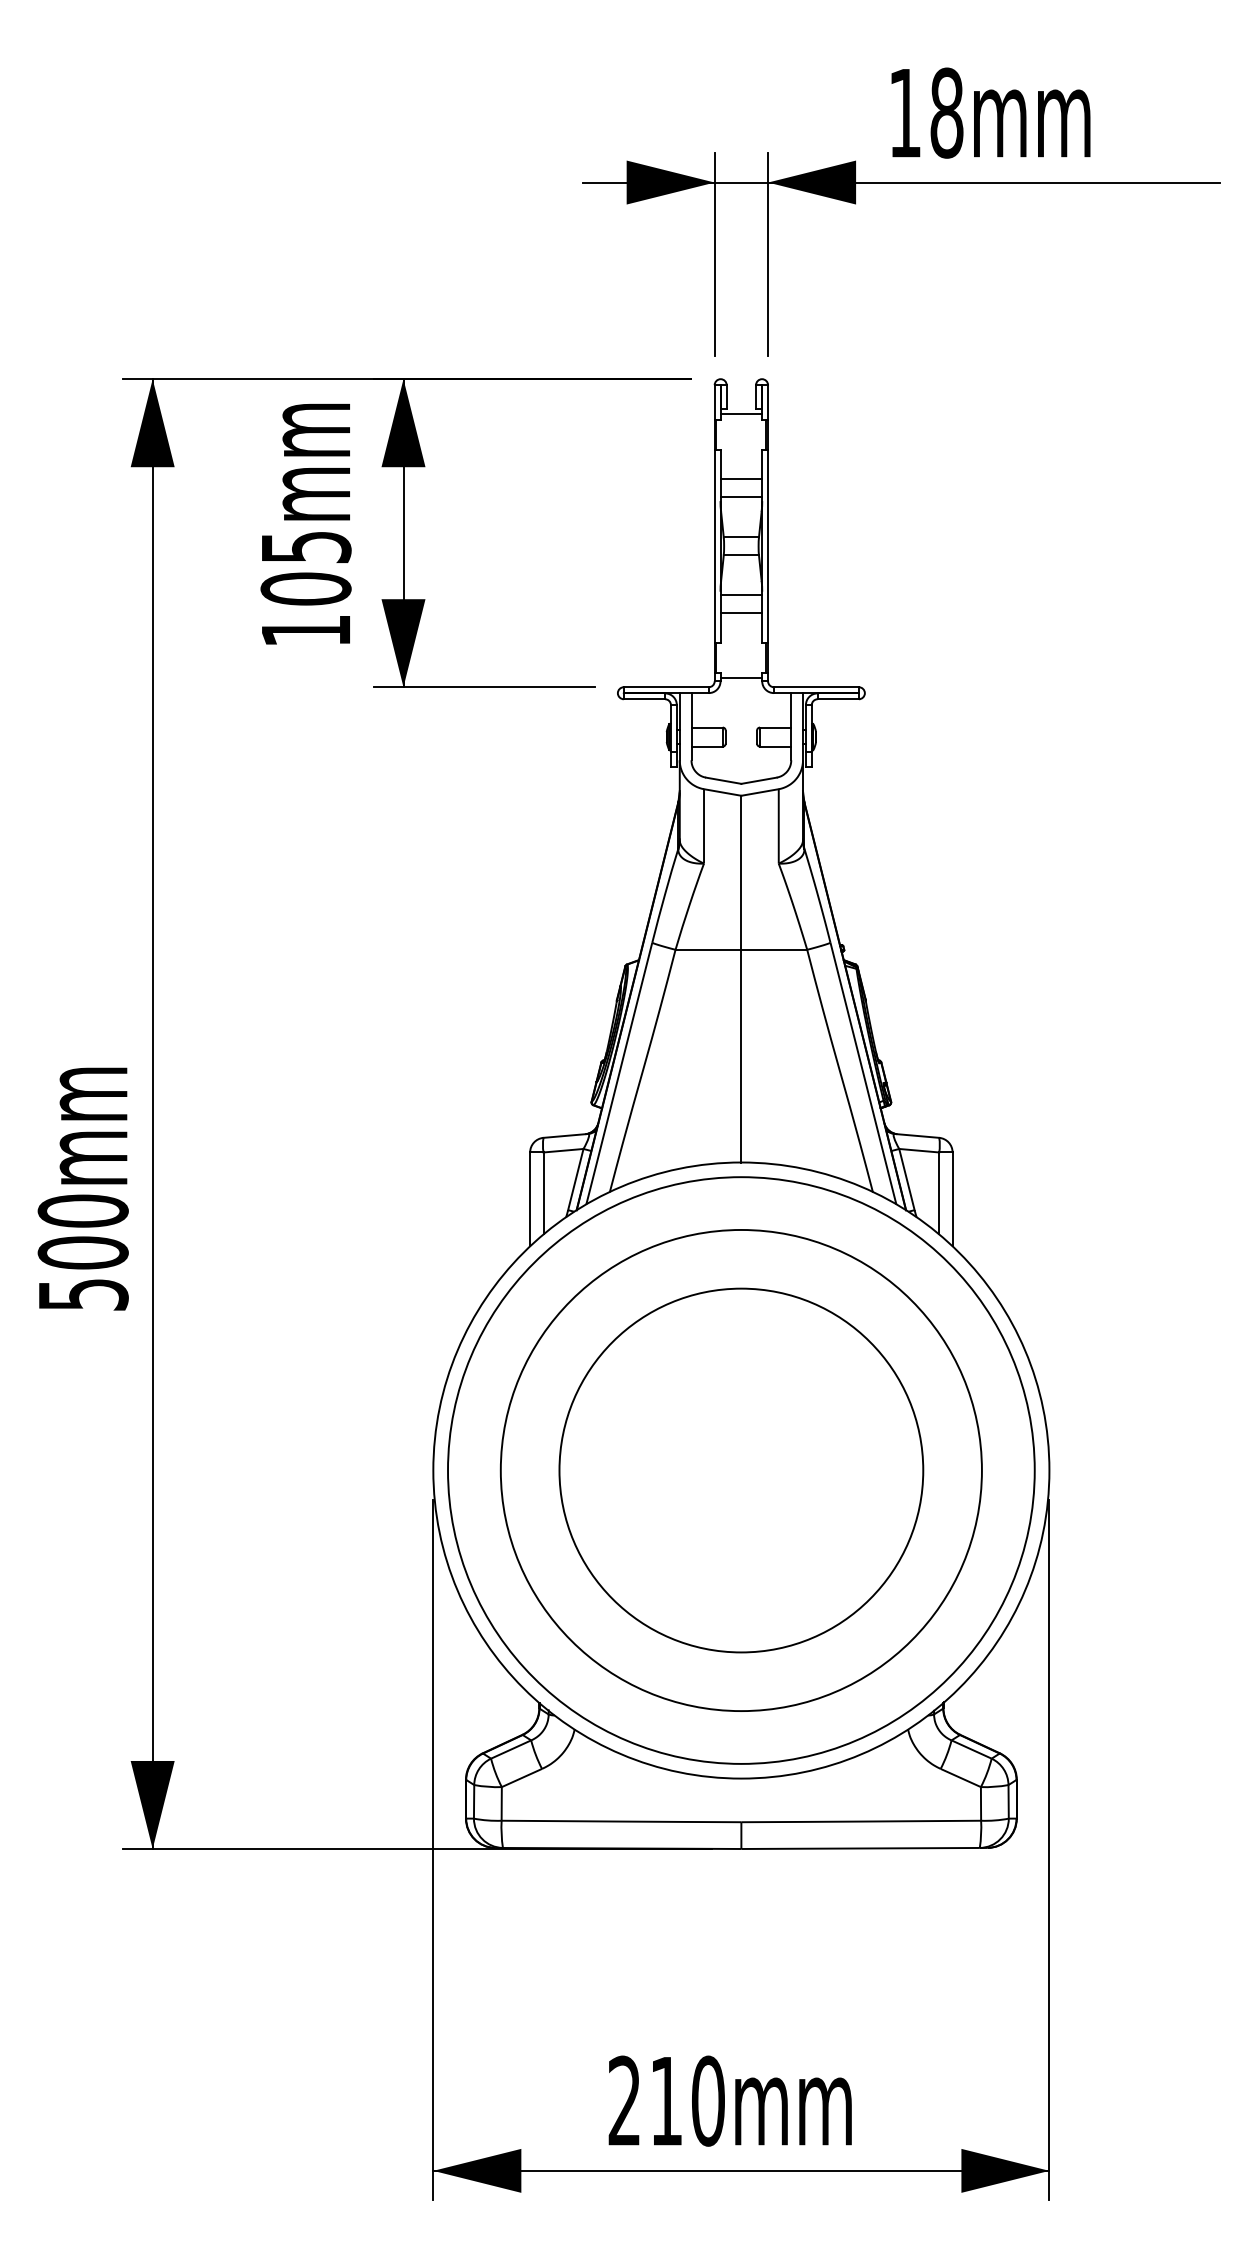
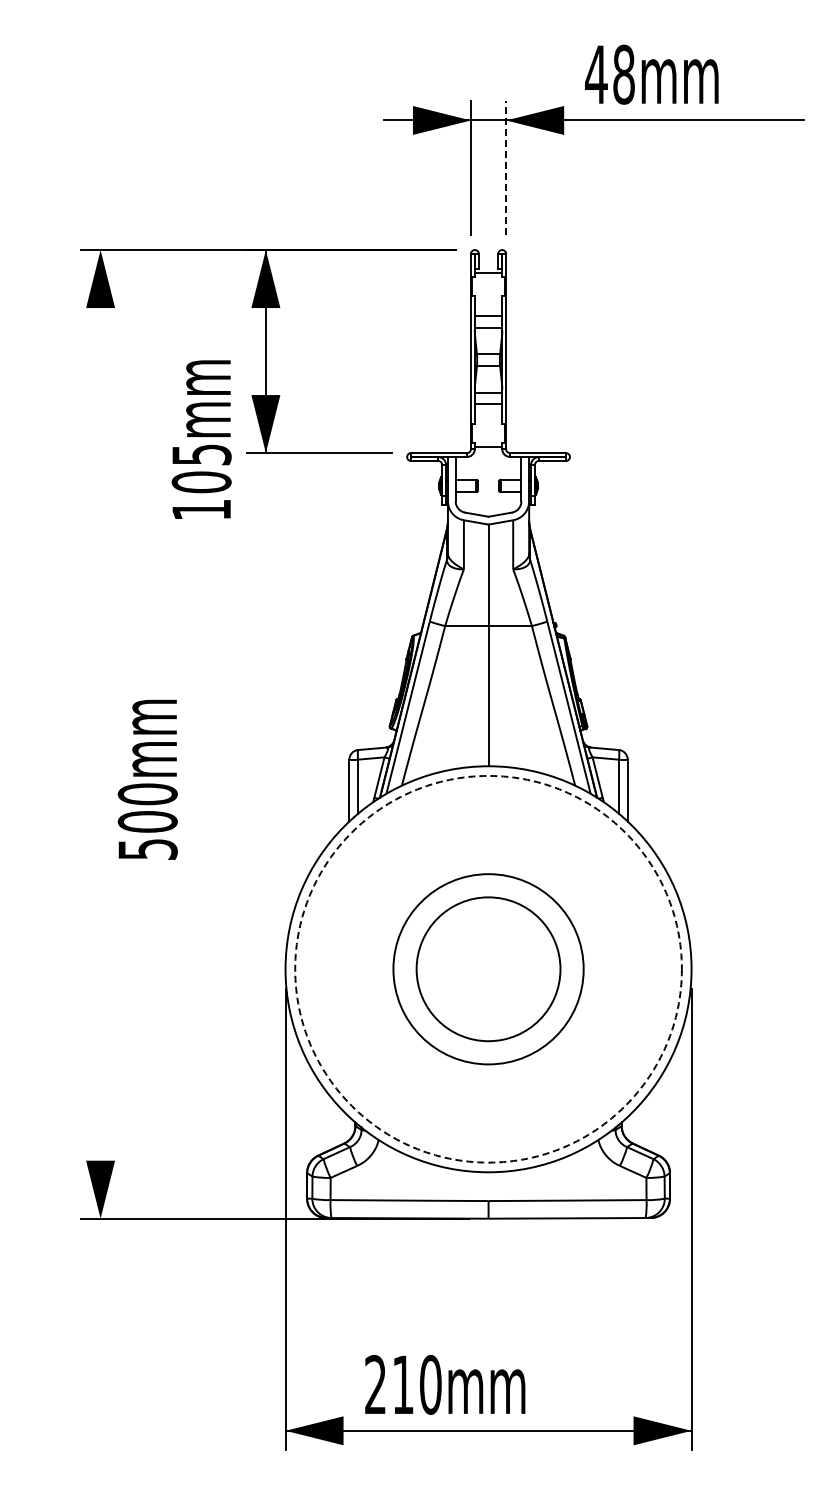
text: (905, 112) -> (596, 74), 18mm -> 48mm
line: (768, 253) -> (506, 167), solid -> dashed
text: (305, 524) -> (201, 439), moved
line: (152, 1114) -> (100, 734), removed
text: (82, 1188) -> (147, 779), moved
circle: (741, 1469) -> (488, 968), size x0.6
circle: (741, 1469) -> (488, 968), solid -> dashed
circle: (741, 1470) -> (488, 969), size x0.6
text: (730, 2100) -> (445, 1384), moved

